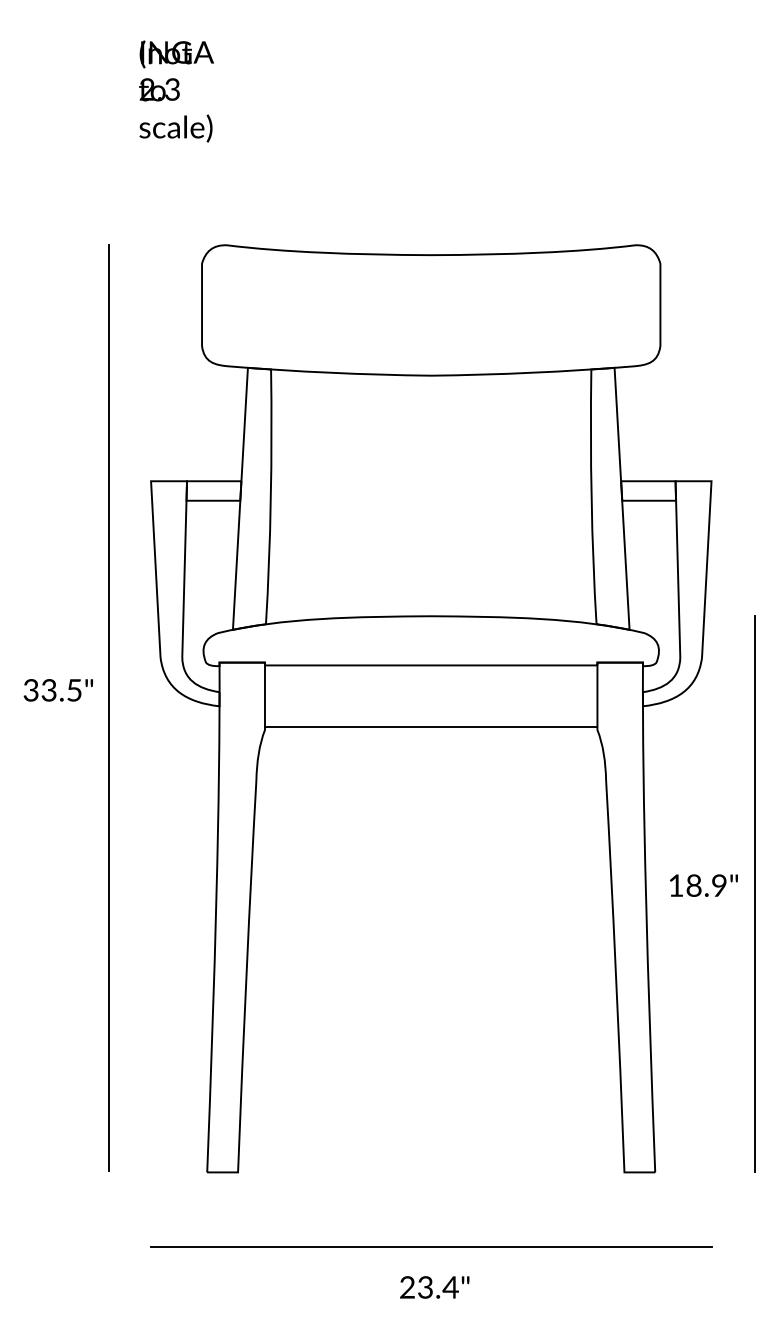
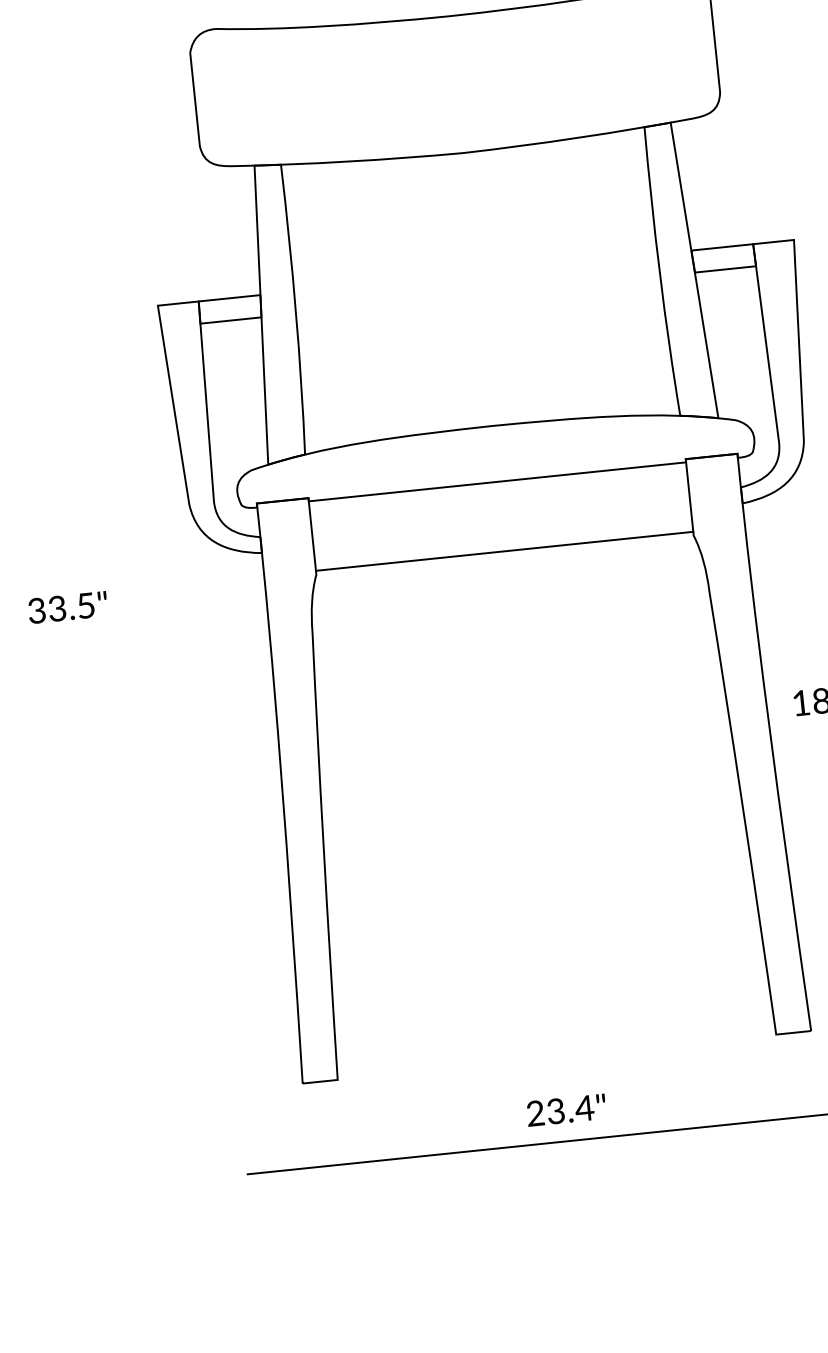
text: (57, 690) -> (66, 607), moved
line: (109, 708) -> (137, 568), removed
text: (434, 1287) -> (566, 1110), moved

